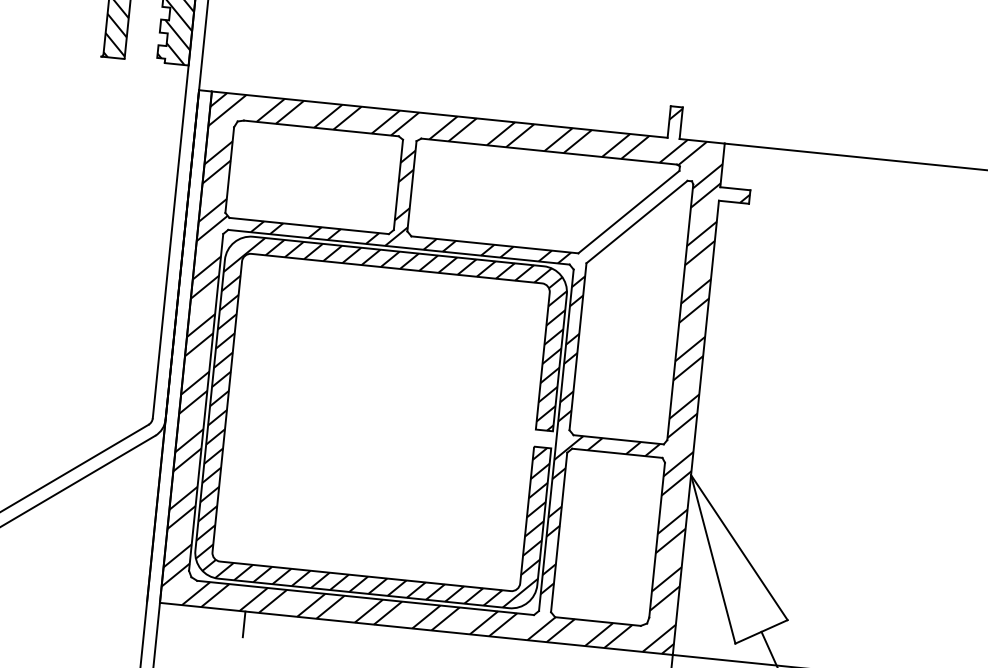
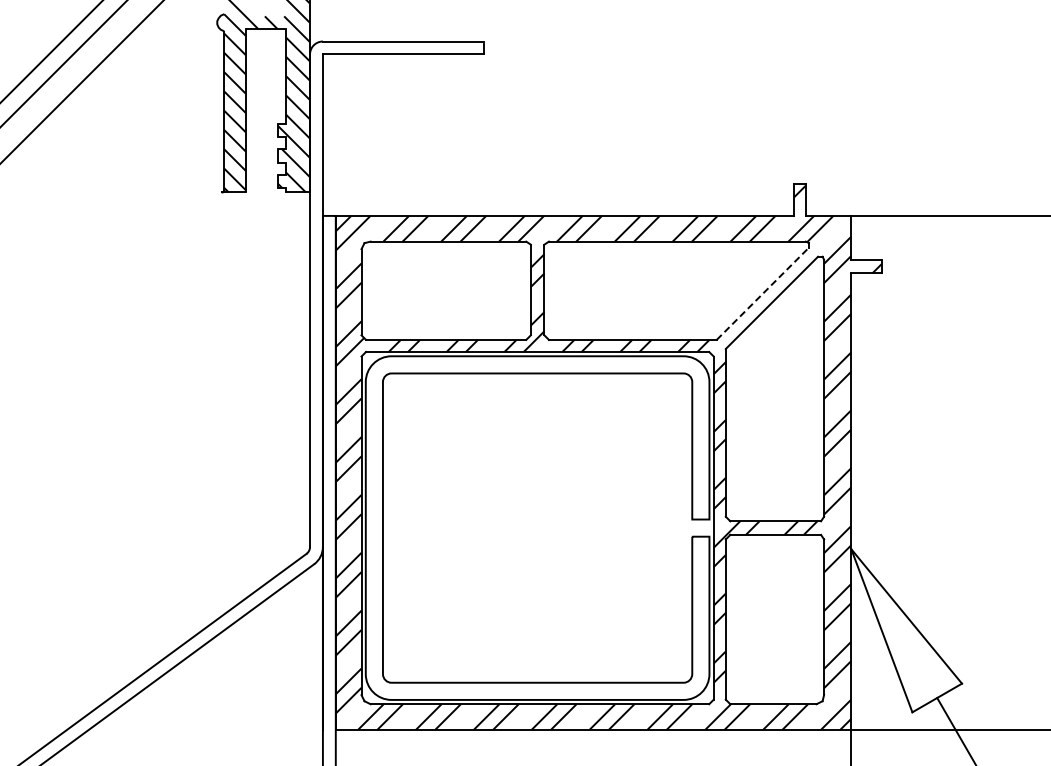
line: (629, 211) -> (763, 293), solid -> dashed
hatch: (381, 421) -> (537, 527), removed
line: (243, 624) -> (421, 742), removed

